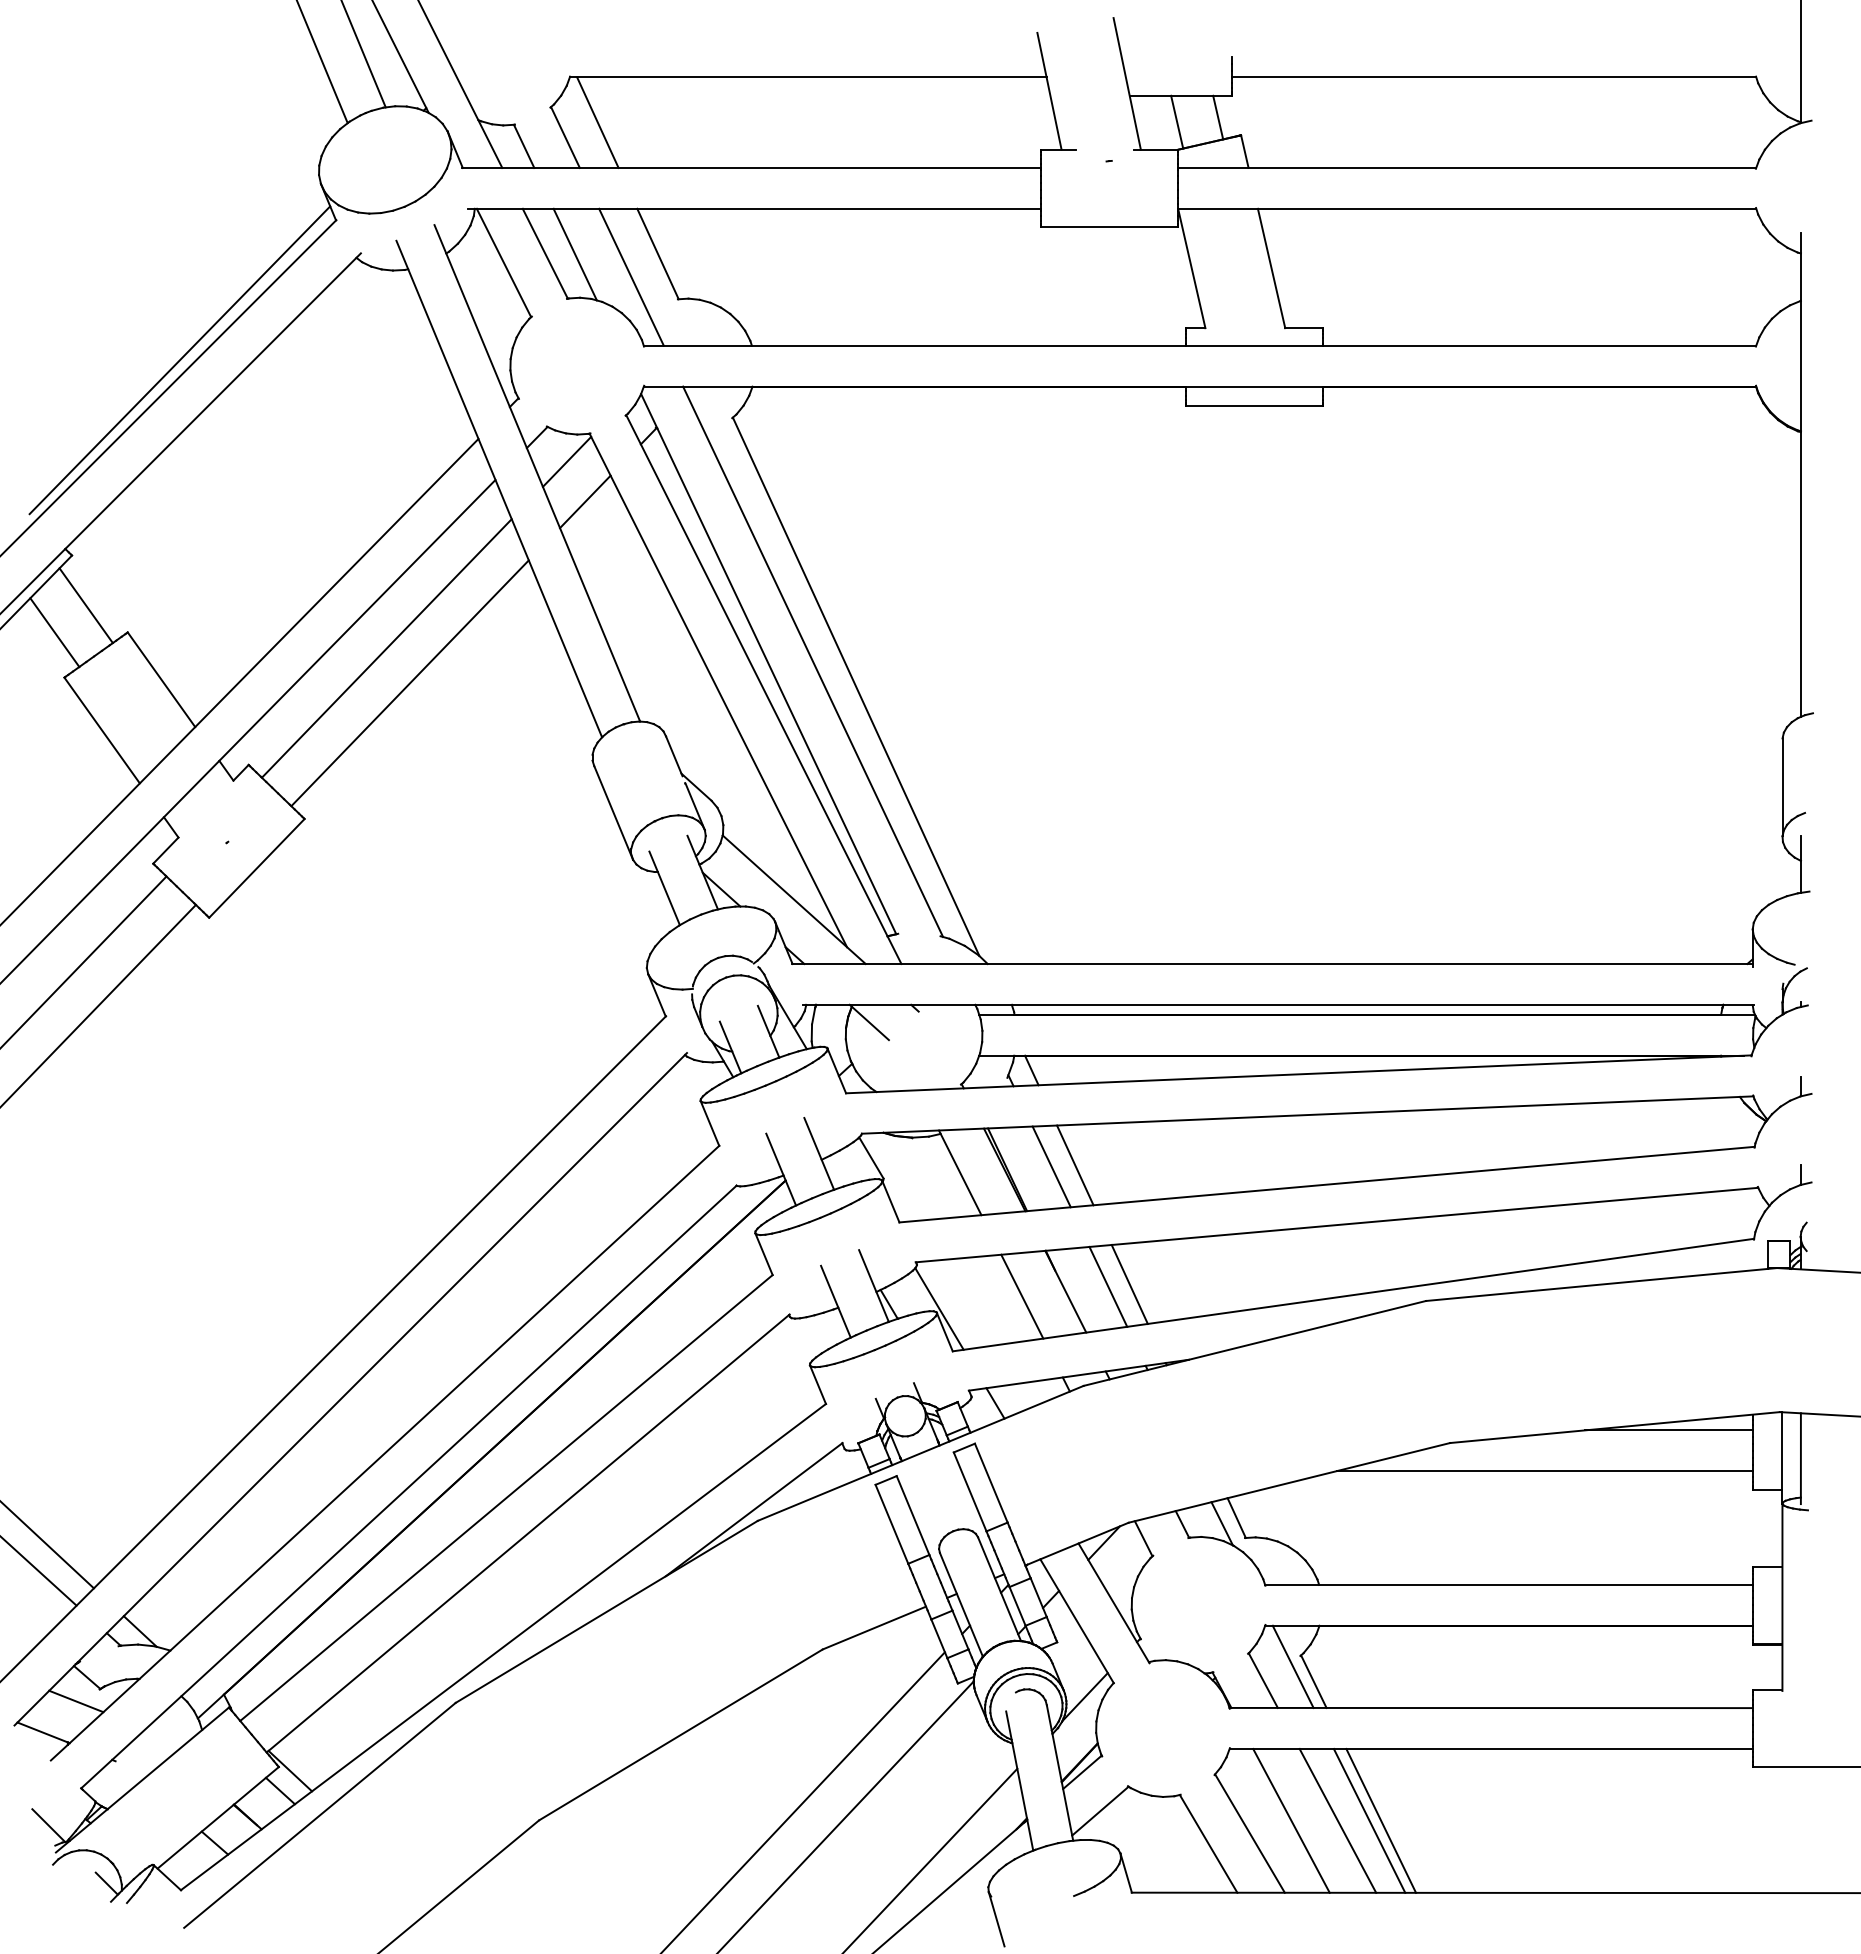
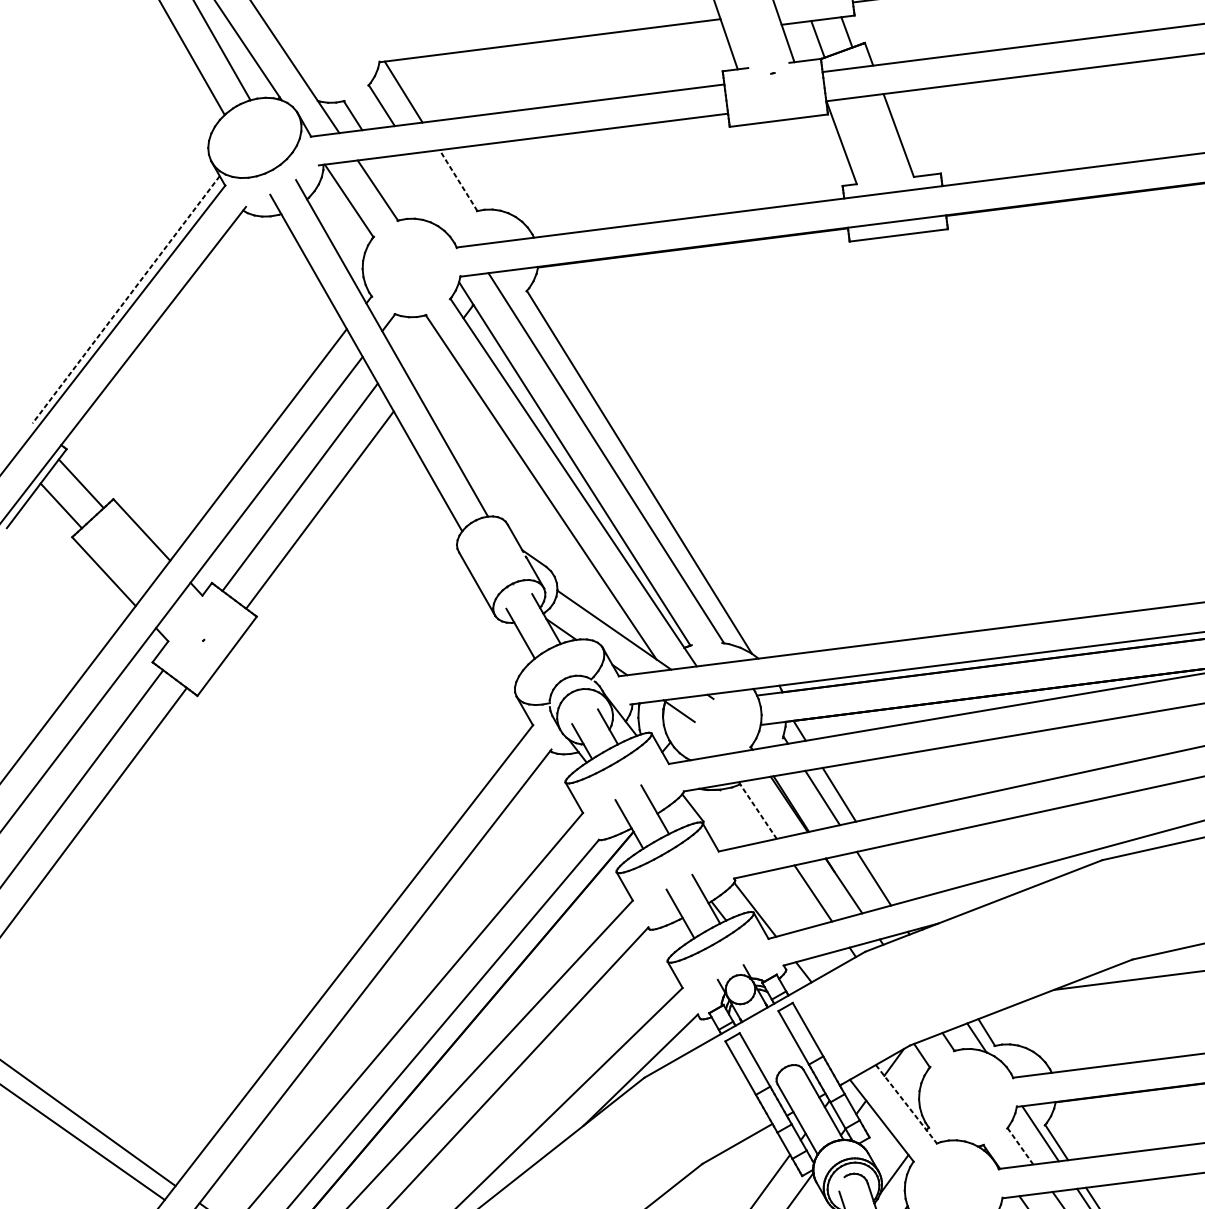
line: (574, 254) -> (398, 188), removed
line: (658, 254) -> (458, 180), solid -> dashed
line: (631, 276) -> (441, 199), removed
line: (179, 360) -> (125, 300), solid -> dashed
line: (566, 461) -> (411, 337), removed
line: (585, 501) -> (429, 364), removed
line: (960, 1173) -> (758, 810), solid -> dashed
line: (1129, 1283) -> (888, 874), removed
line: (1114, 1603) -> (907, 1104), solid -> dashed
line: (1263, 1680) -> (1020, 1146), solid -> dashed

